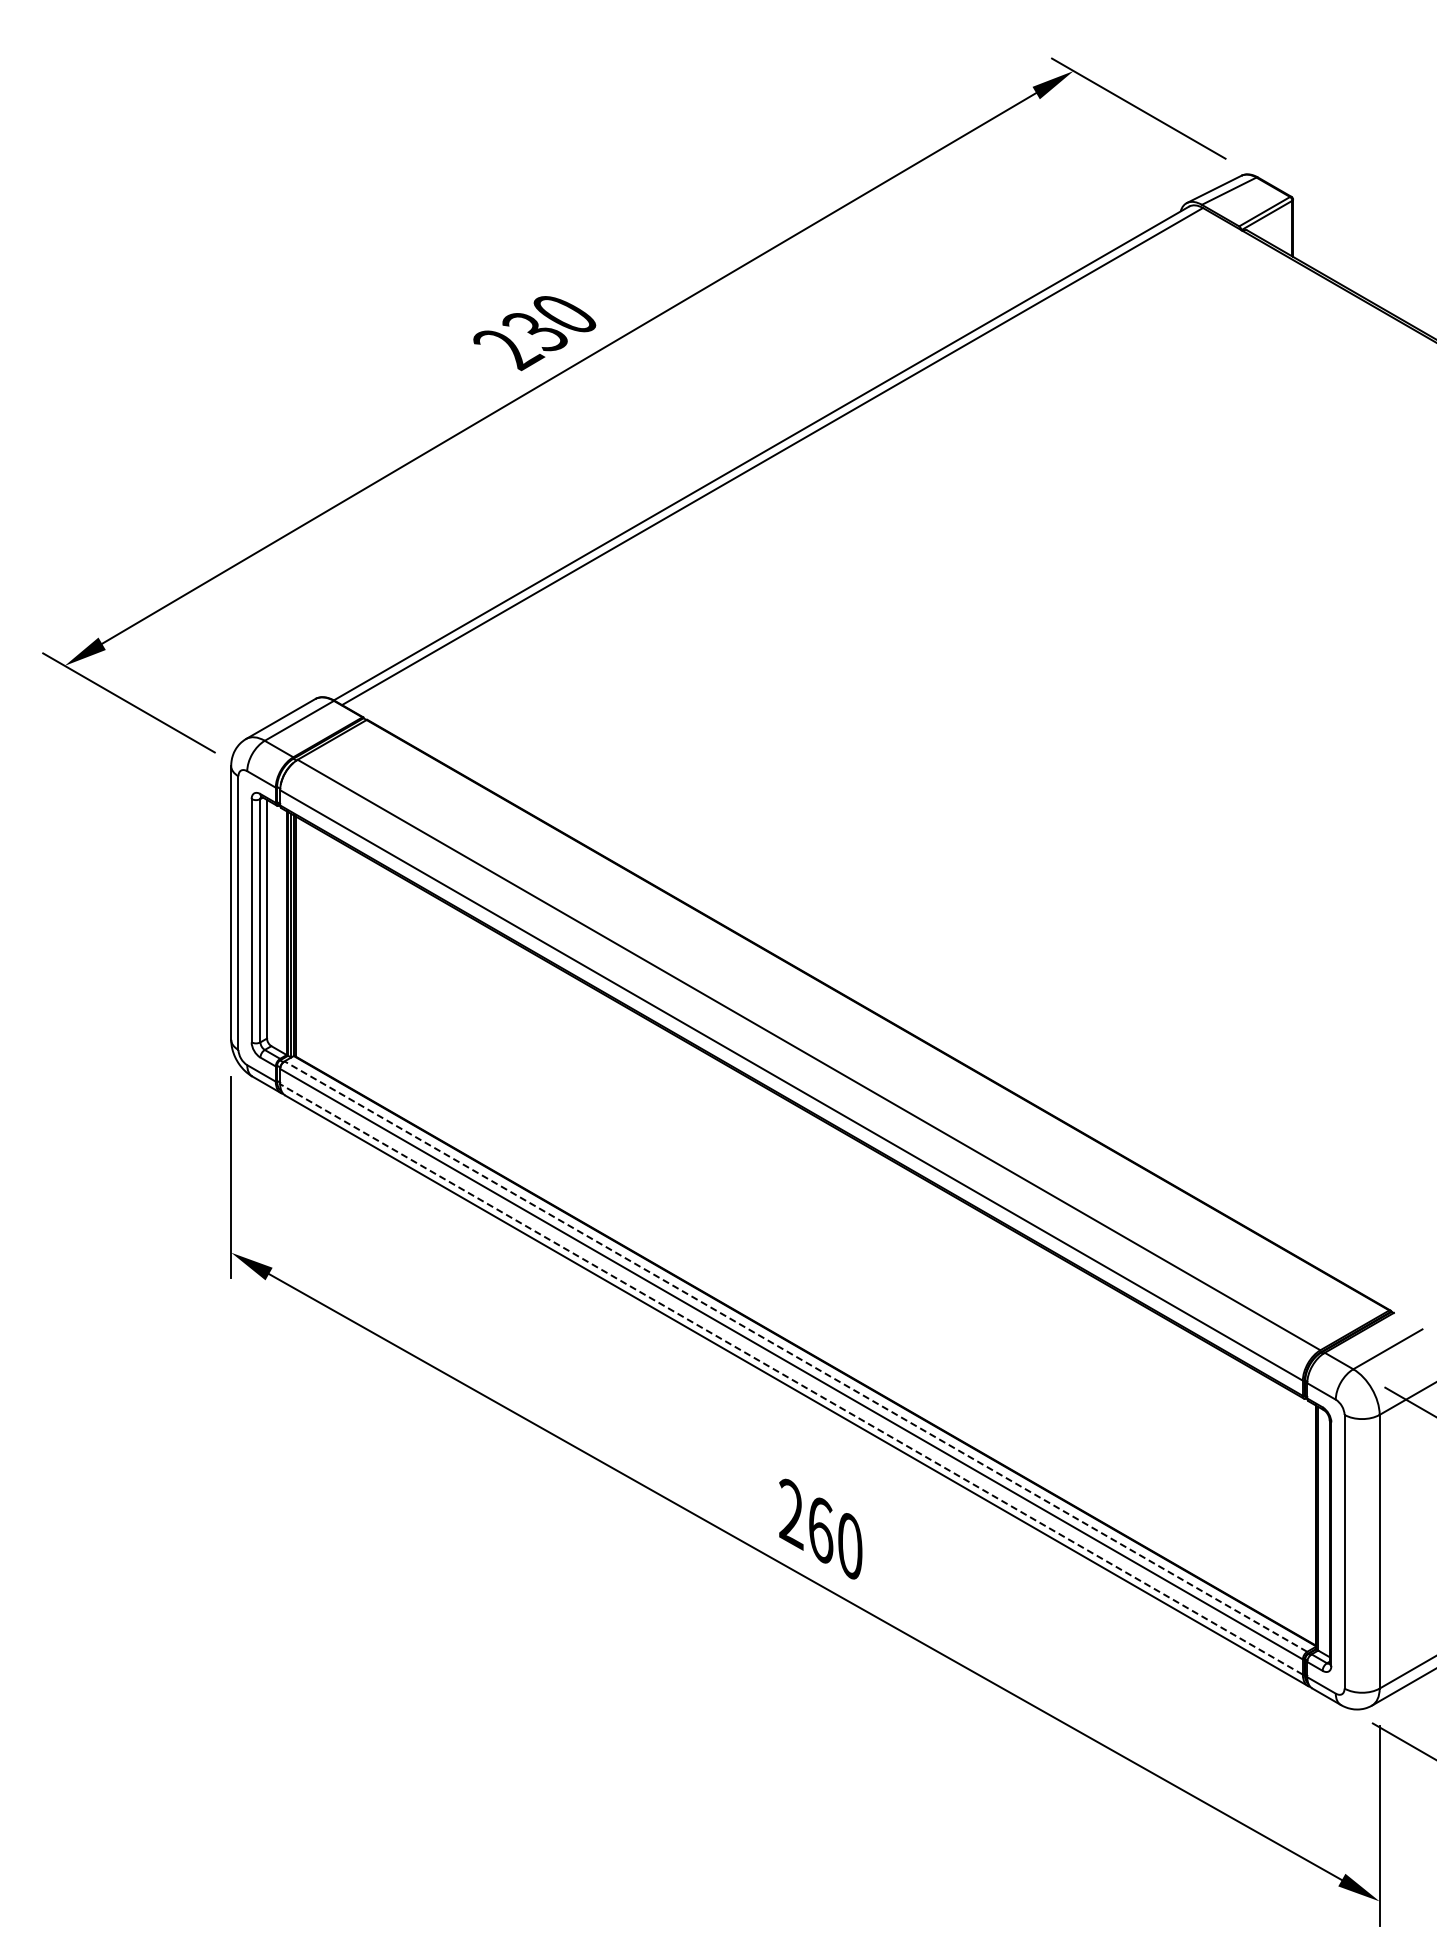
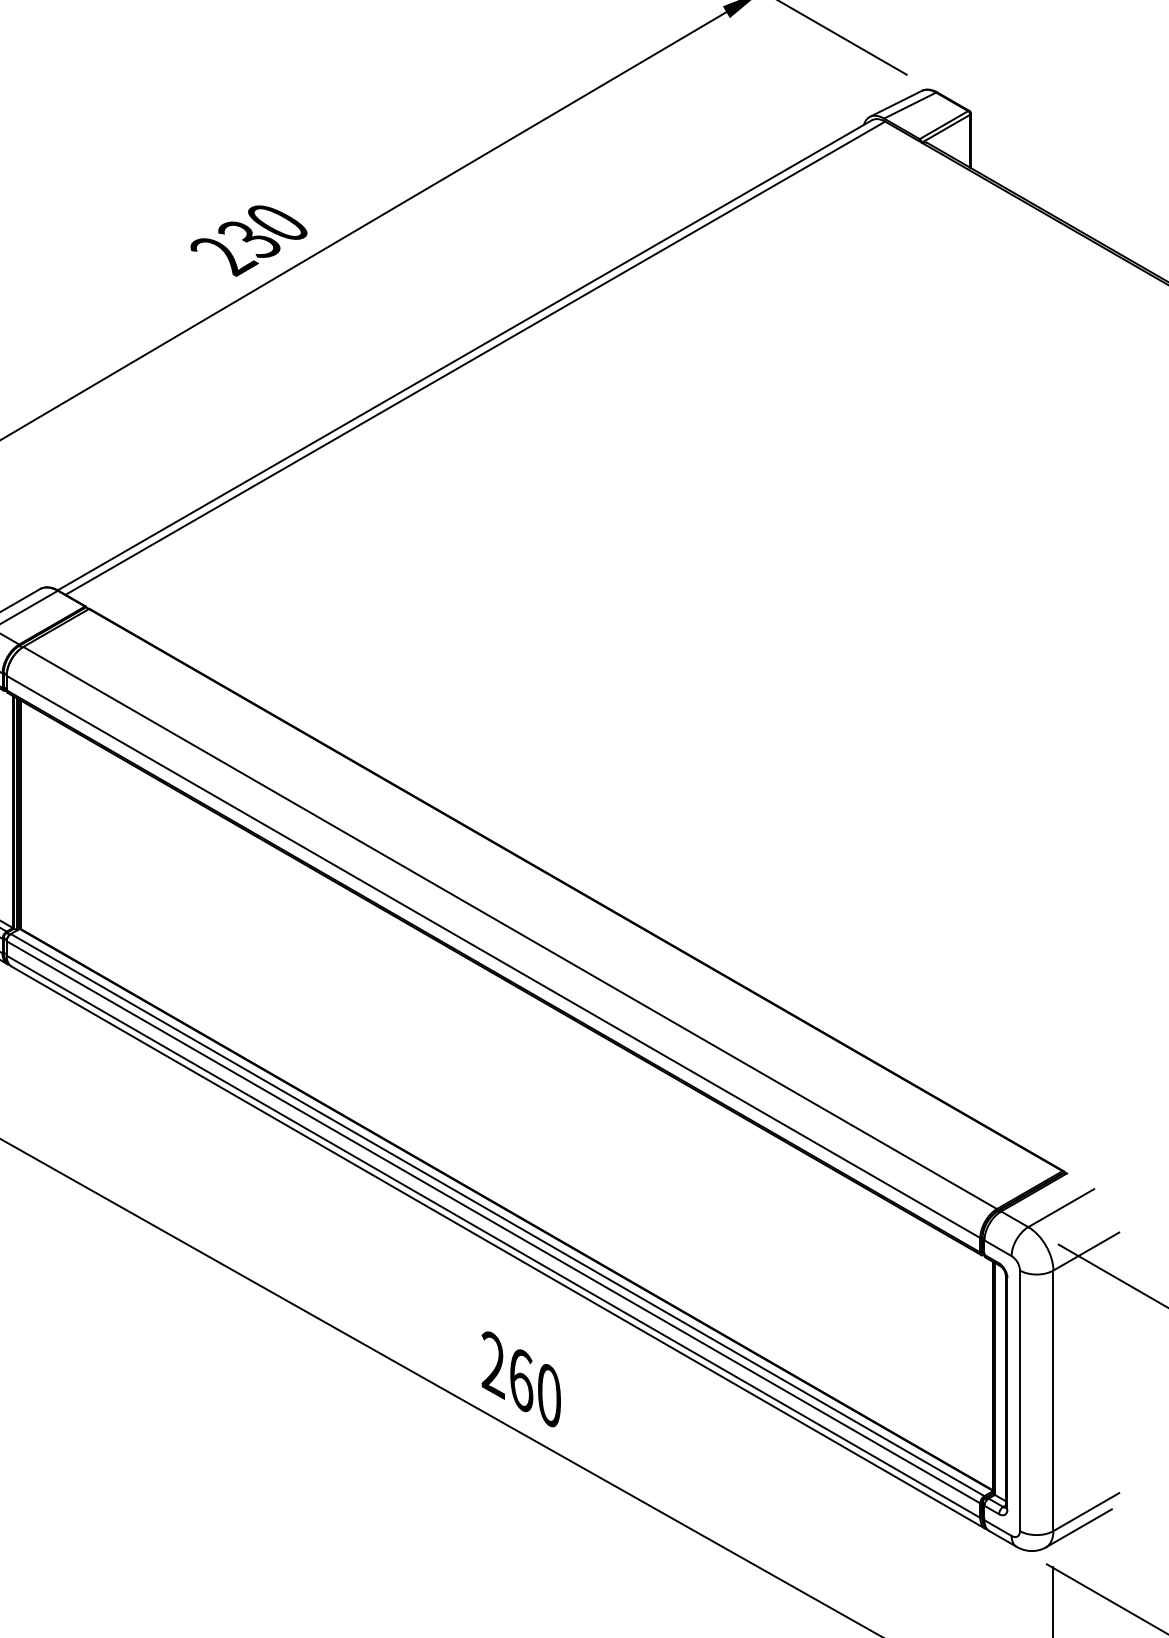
line: (795, 1356) -> (497, 1214), dashed -> solid
line: (791, 1379) -> (493, 1236), dashed -> solid

